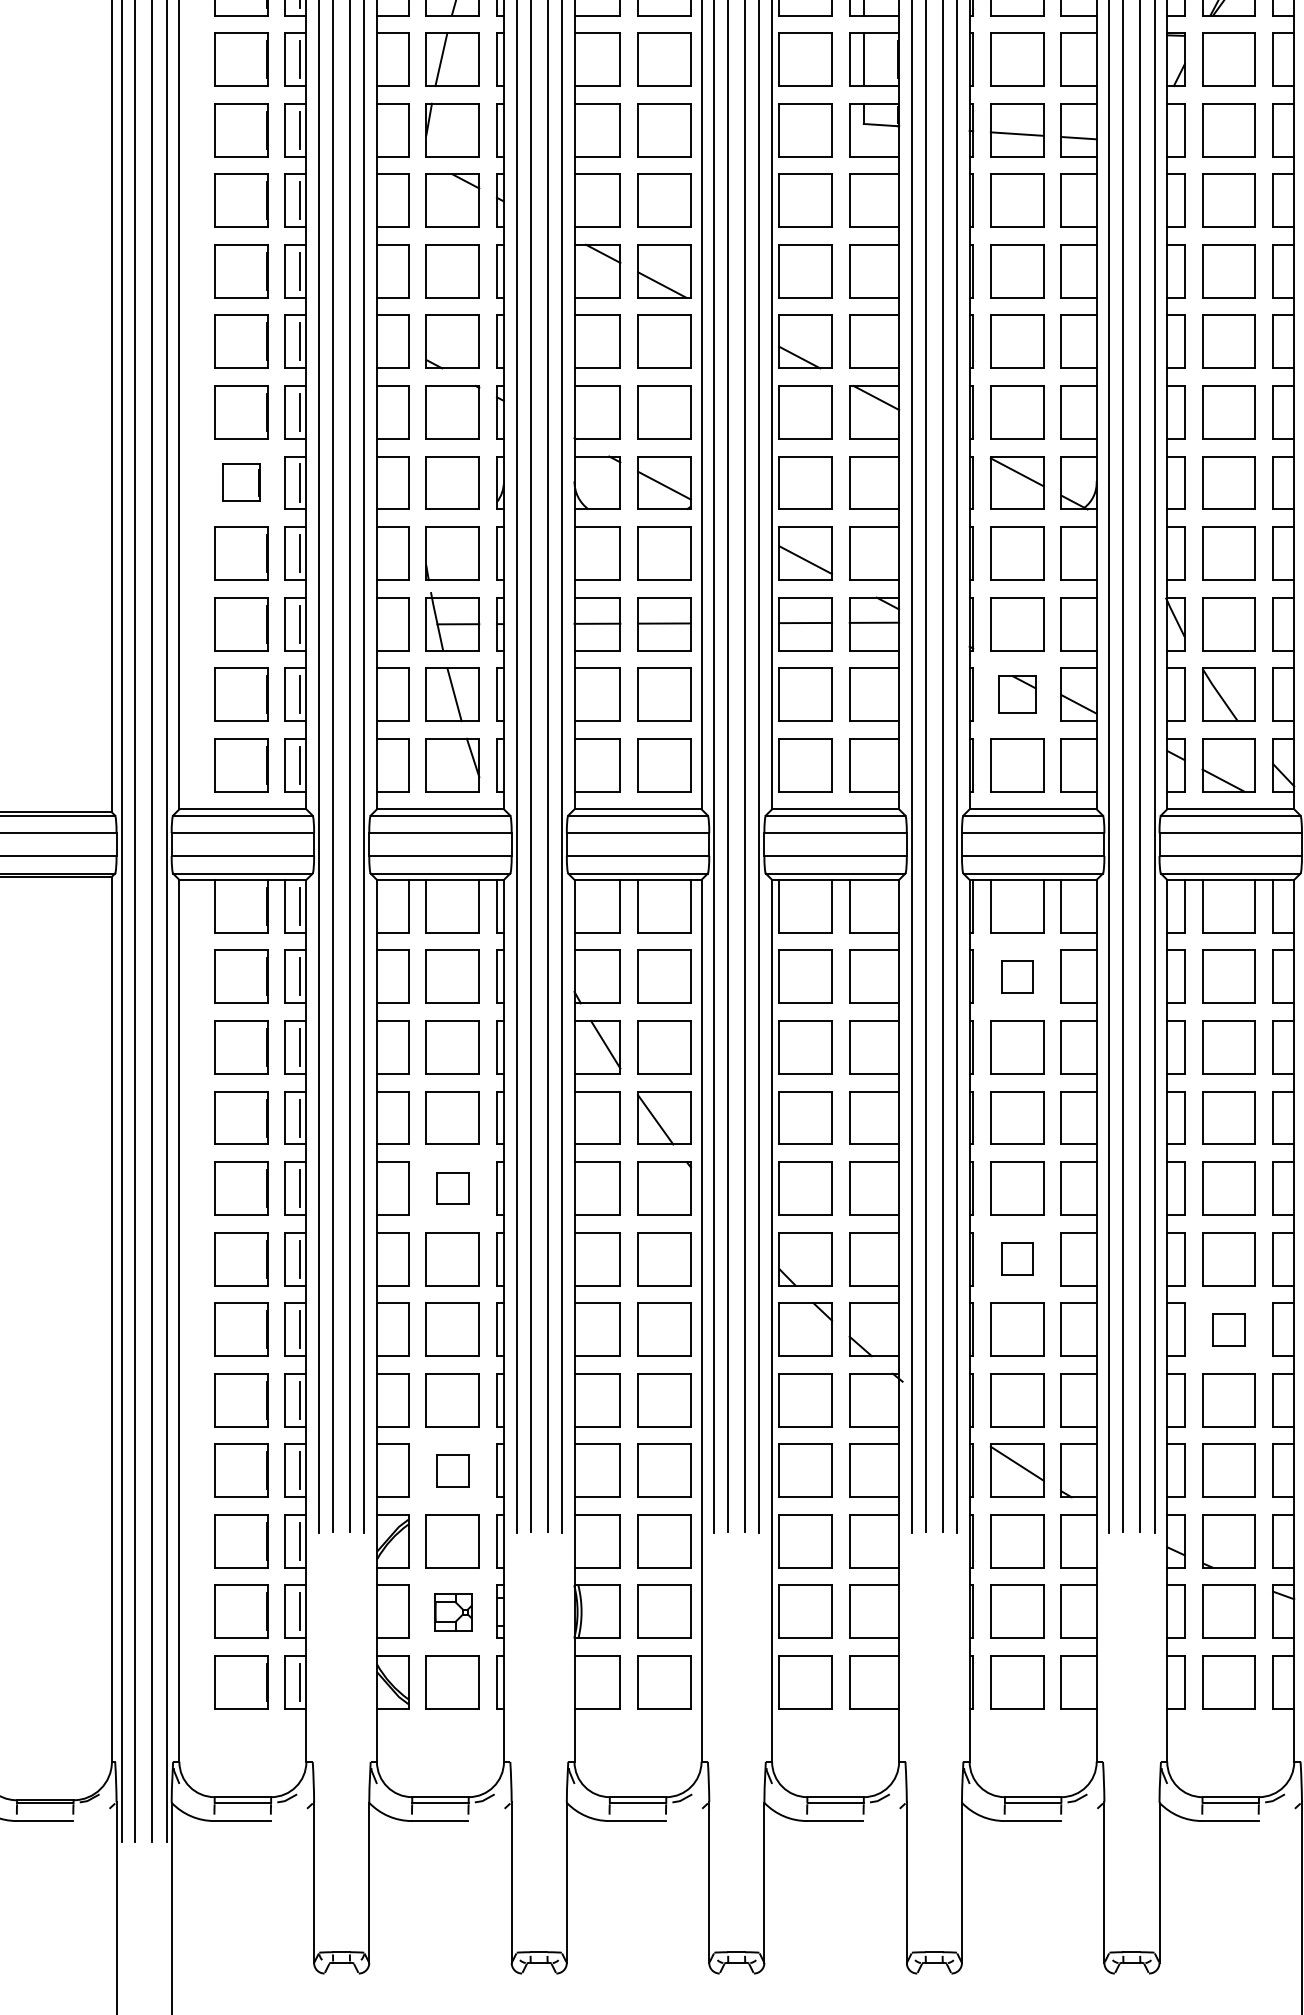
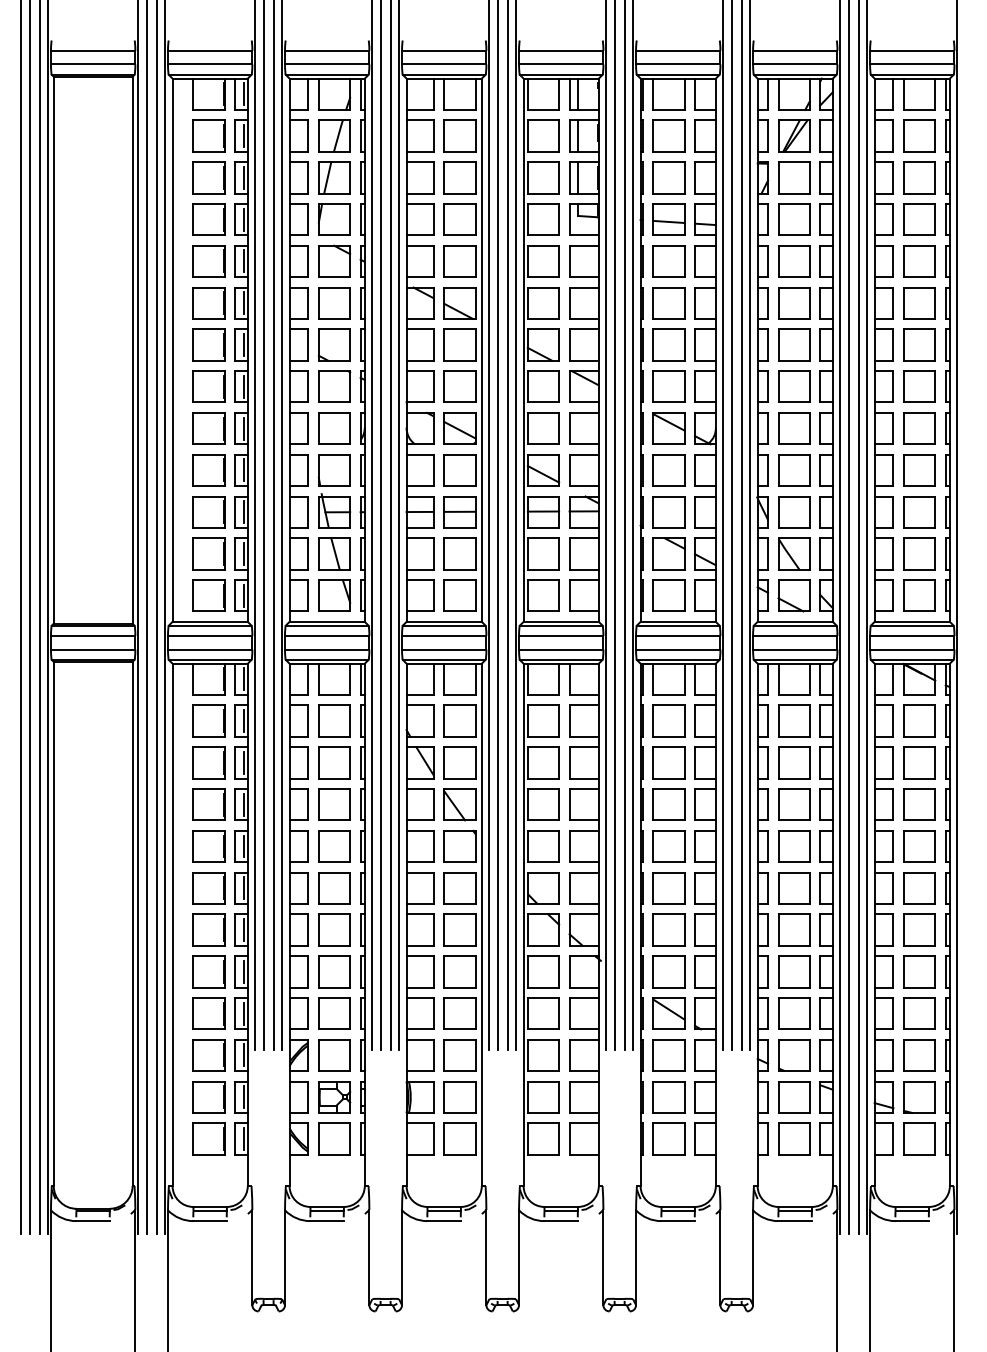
part: (240, 482) -> (208, 428), size x1.43
part: (1016, 693) -> (668, 553), size x1.43
part: (1016, 975) -> (668, 720), size x1.67
part: (452, 1188) -> (334, 846), size x1.67
part: (1016, 1259) -> (668, 888), size x1.67
part: (1229, 1328) -> (794, 929), size x1.67
part: (452, 1470) -> (334, 1013), size x1.67
part: (452, 1612) -> (334, 1097), size x1.43

